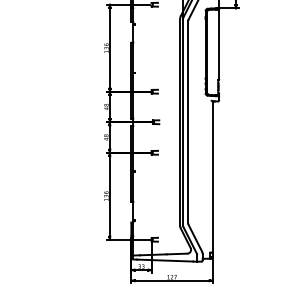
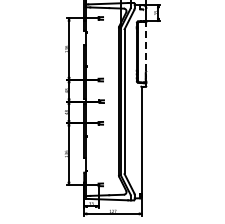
line: (219, 44) -> (146, 46), solid -> dashed

